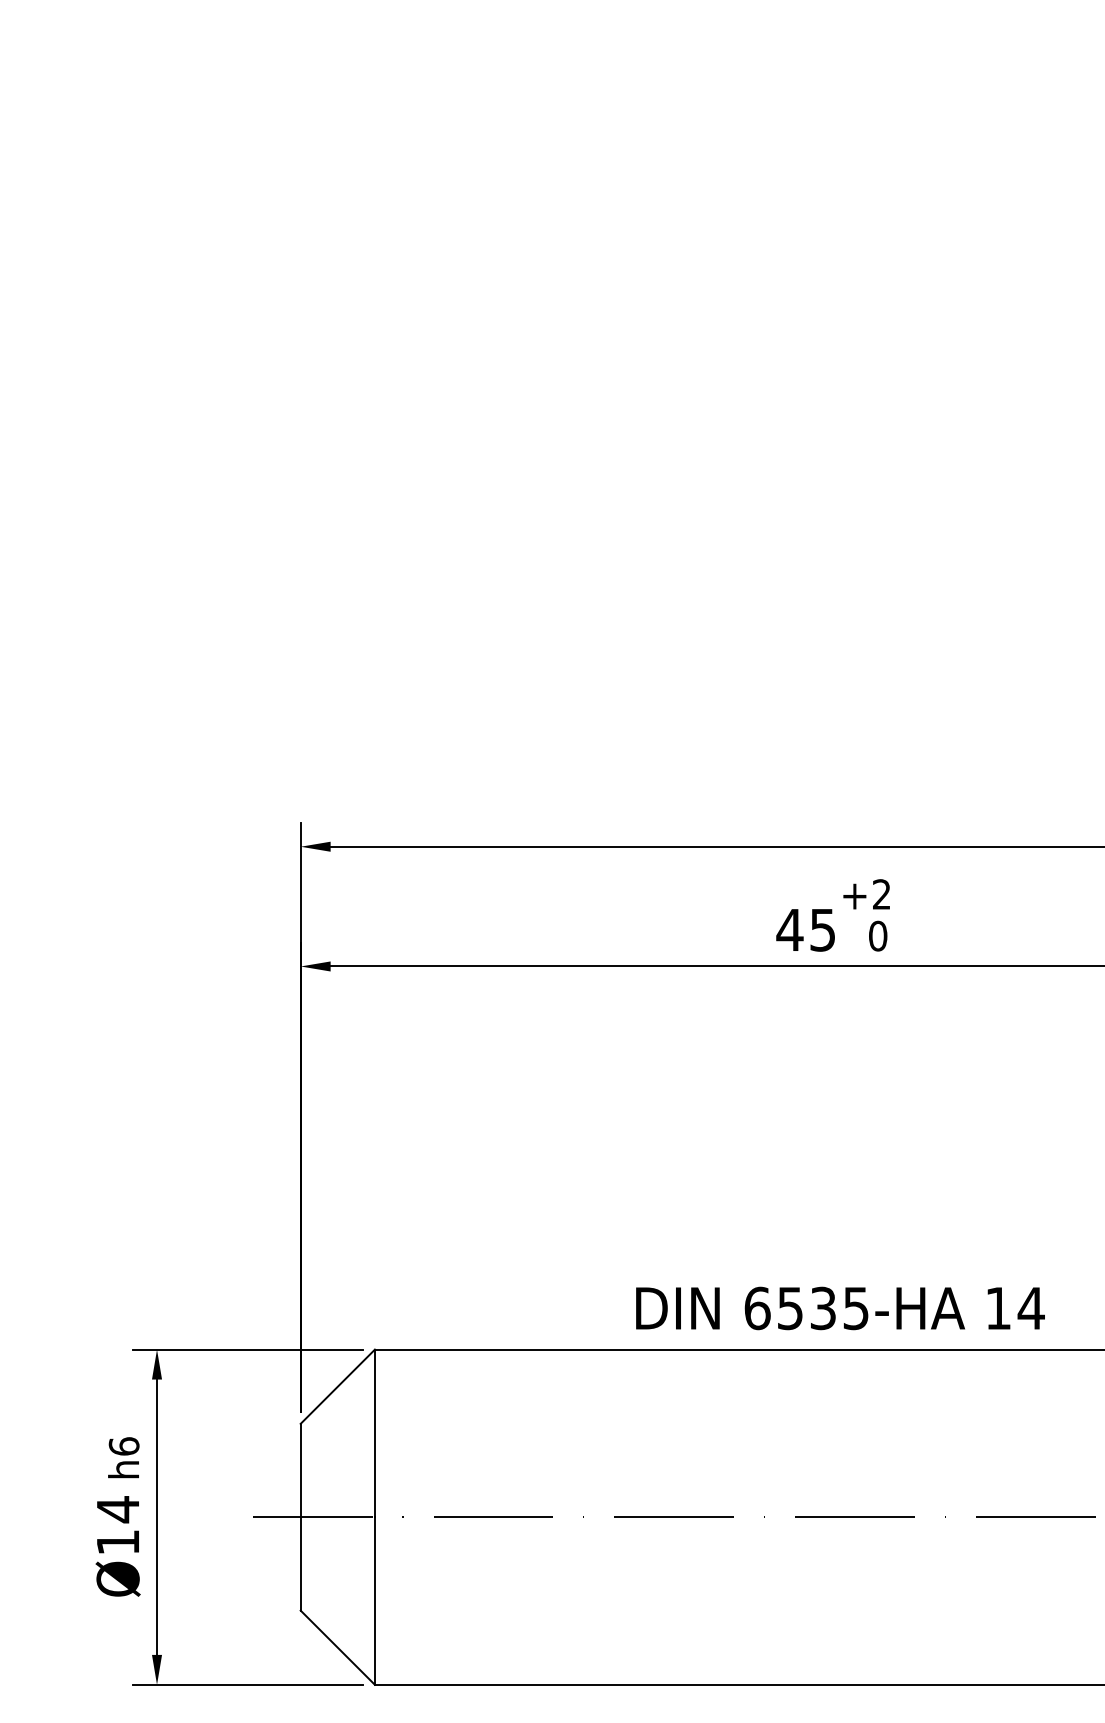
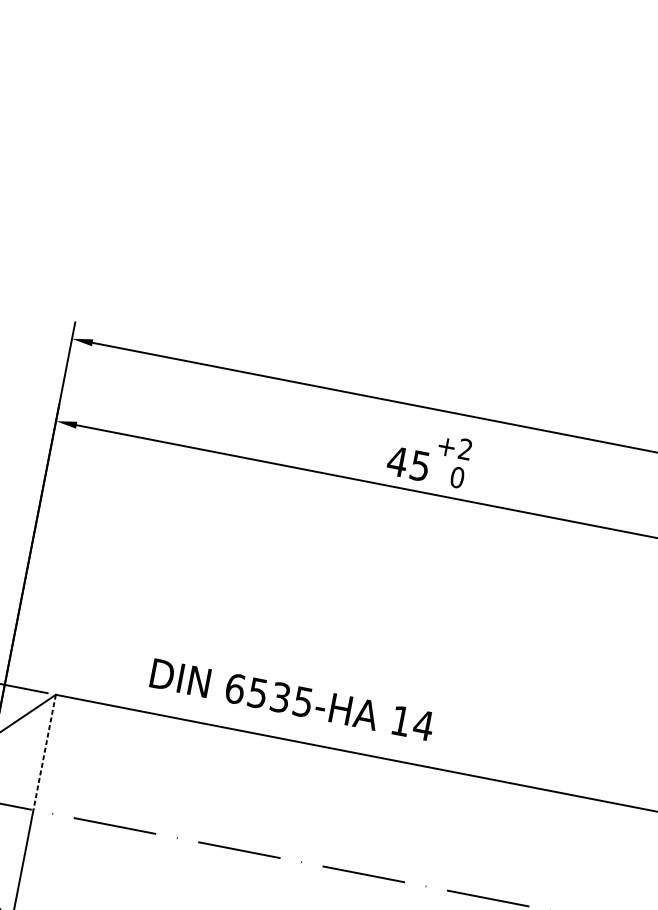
text: (840, 1308) -> (292, 699), moved
line: (374, 1433) -> (44, 752), solid -> dashed

